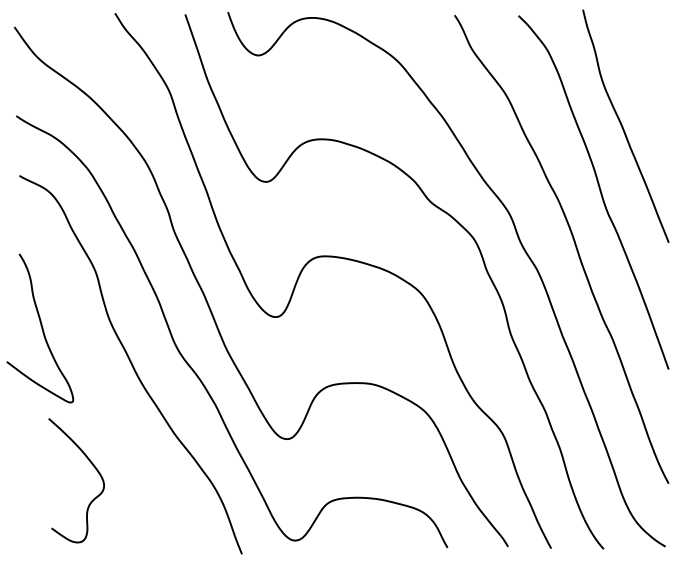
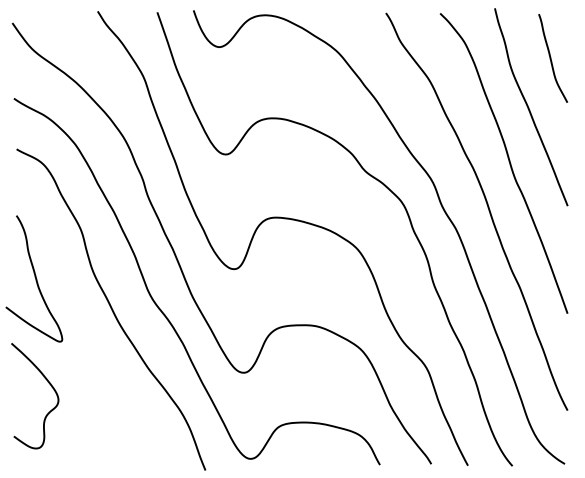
curve: (649, 68) -> (551, 58), added
curve: (95, 470) -> (51, 387), moved

